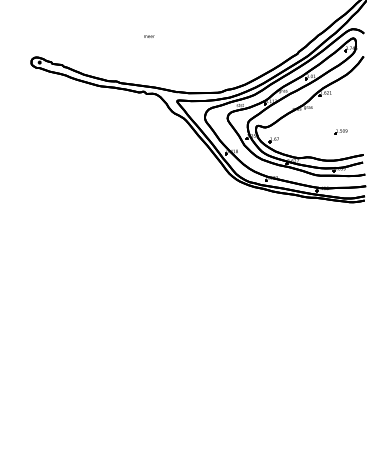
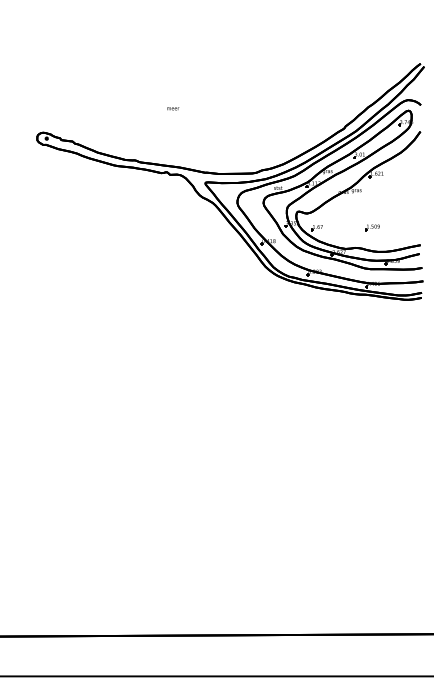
part: (341, 131) -> (372, 227), moved

